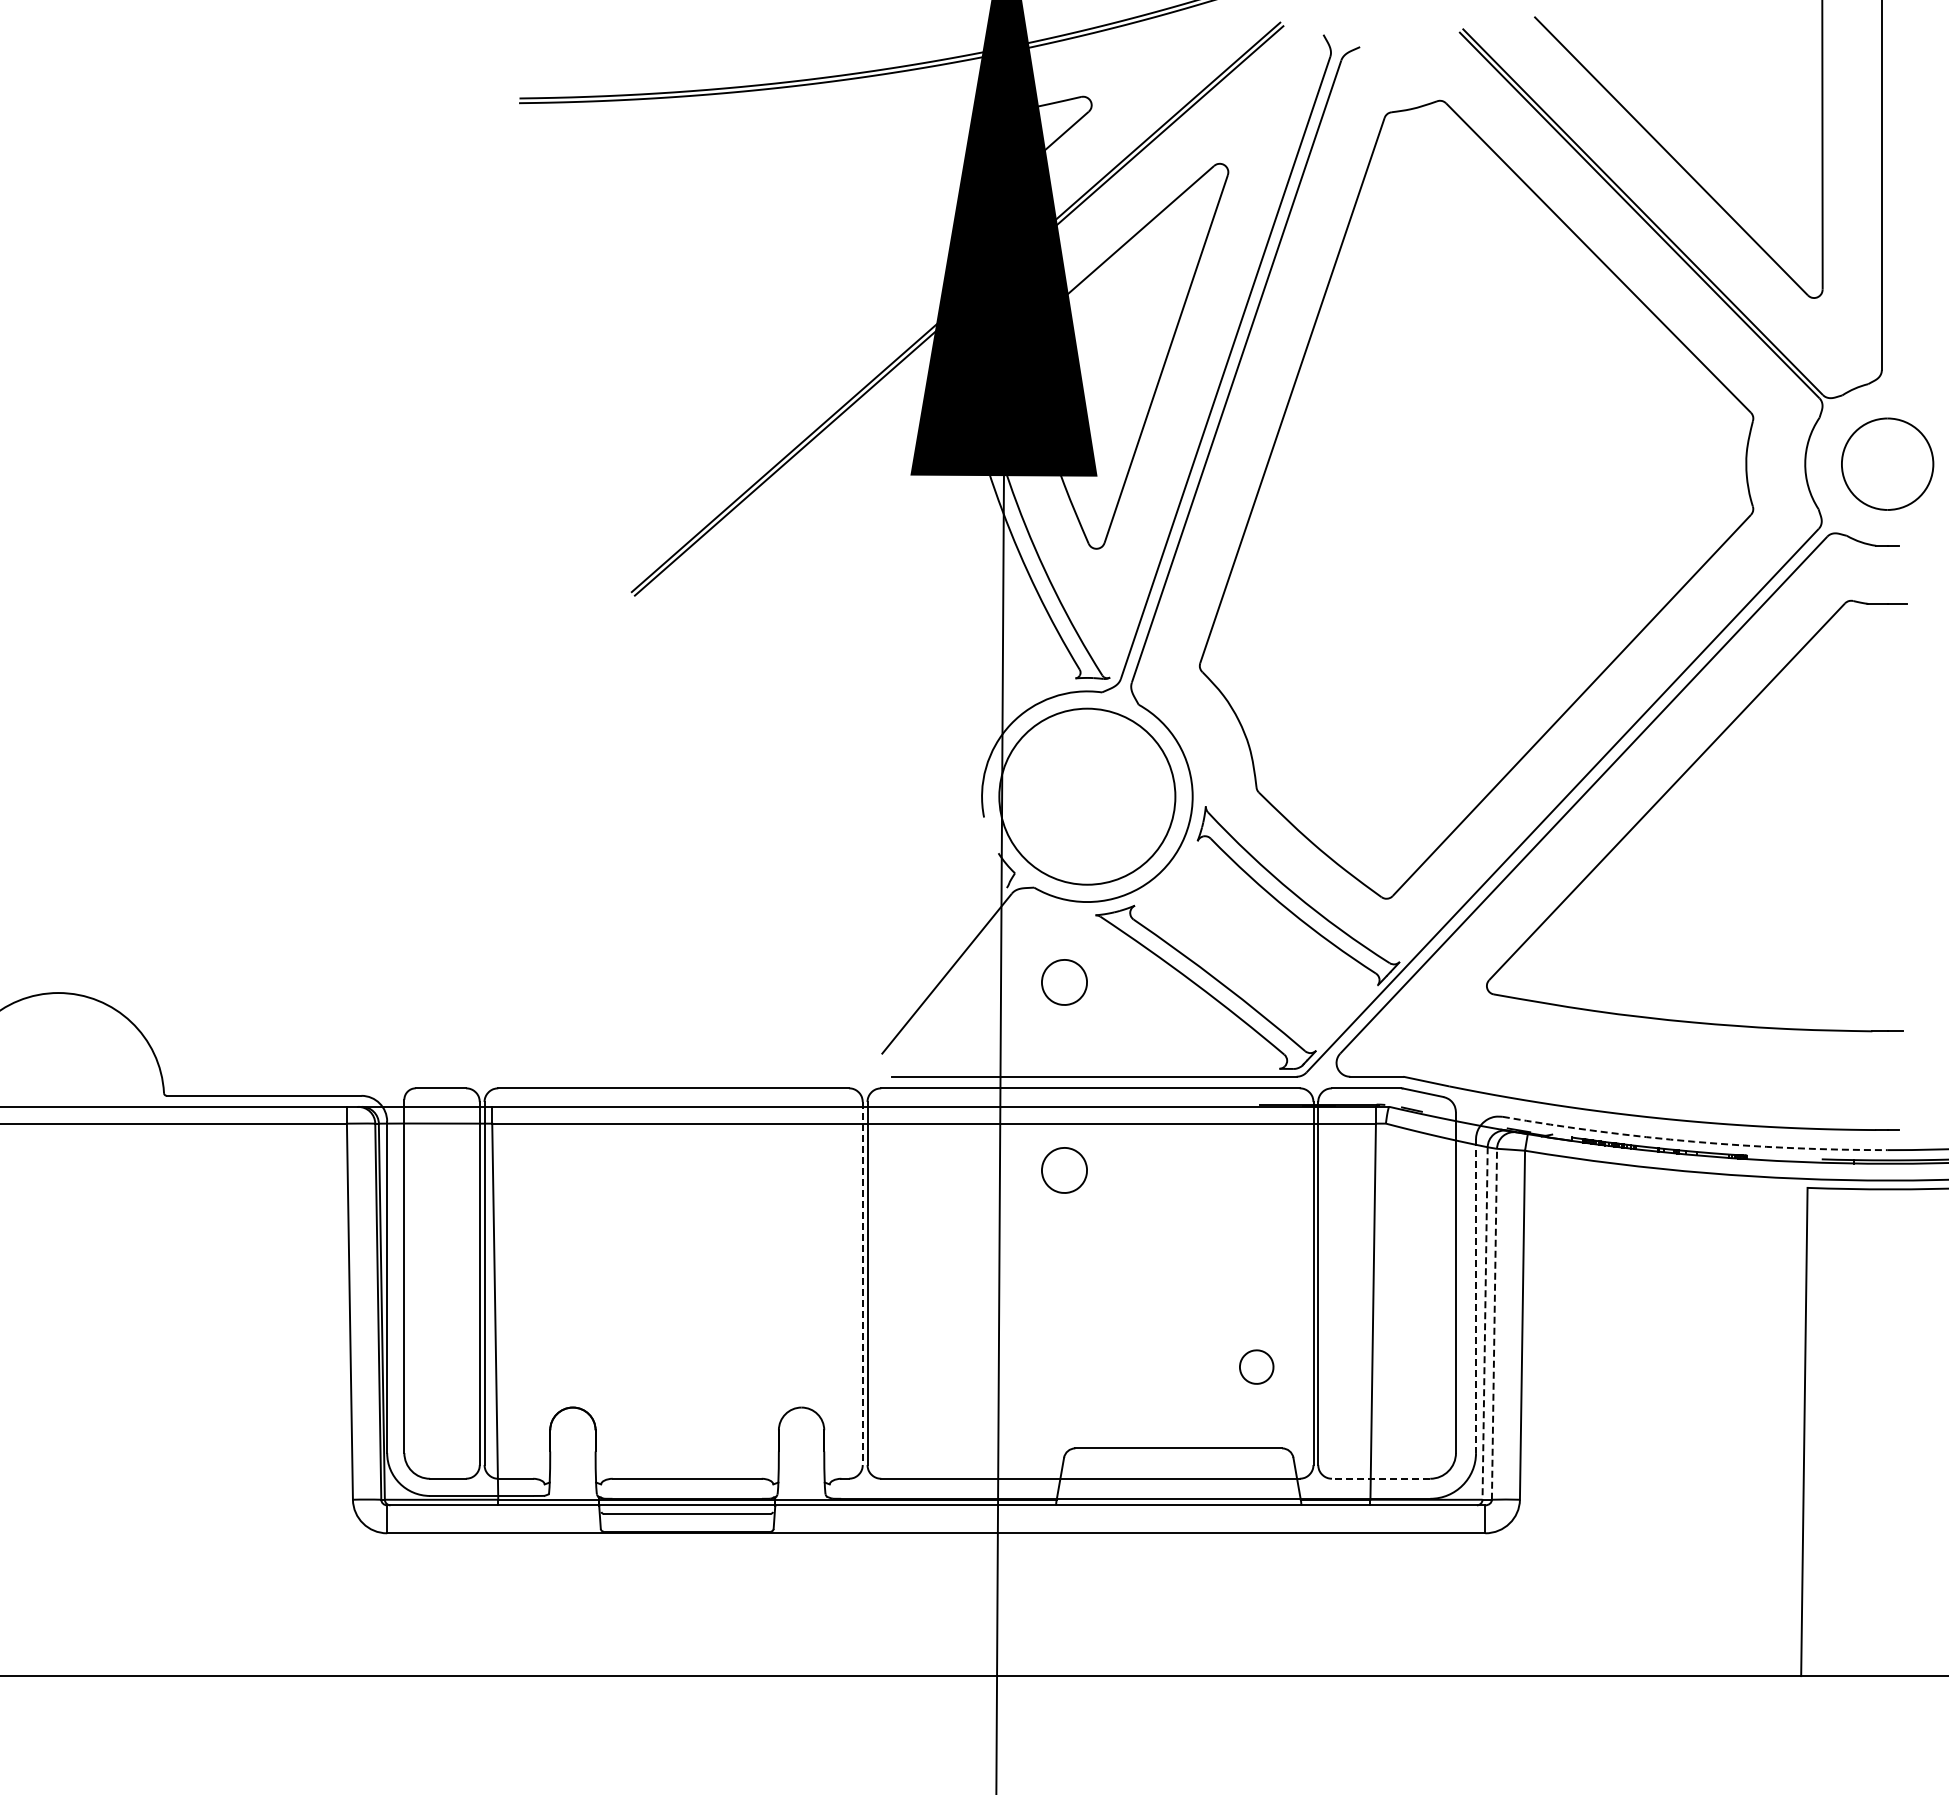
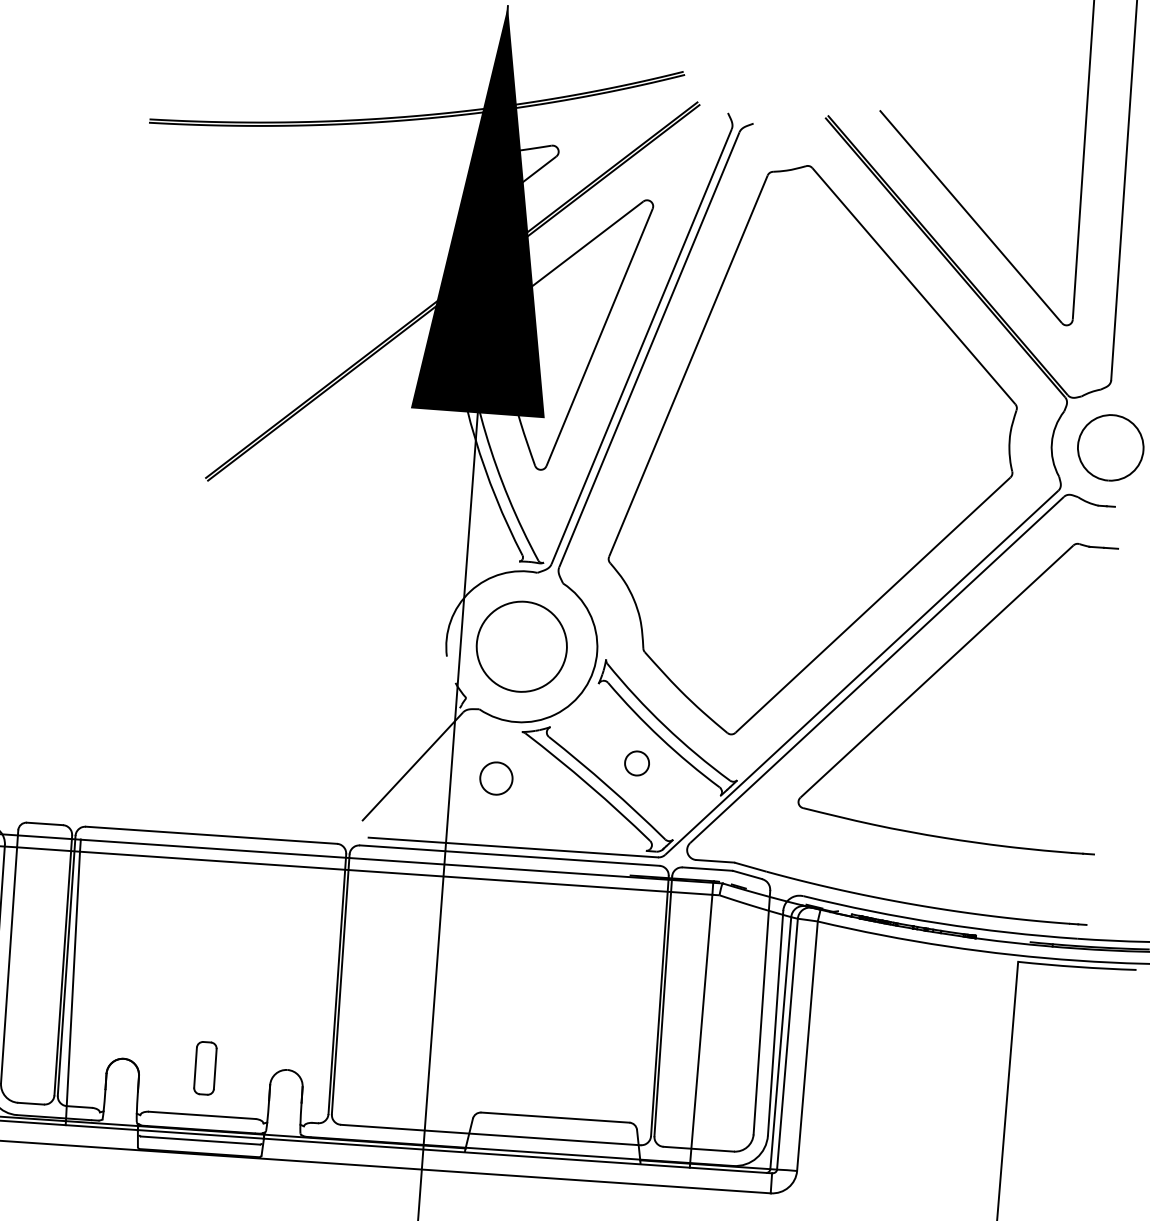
circle: (1087, 796) -> (521, 646), size x0.71
arc: (1694, 1141) -> (939, 923), dashed -> solid
part: (1064, 1170) -> (487, 913), removed
line: (862, 1284) -> (337, 984), dashed -> solid
line: (1476, 1296) -> (775, 1023), dashed -> solid
line: (1494, 1323) -> (787, 1043), dashed -> solid
line: (1485, 1324) -> (781, 1043), dashed -> solid
part: (1256, 1366) -> (636, 763), moved
part: (686, 1412) -> (204, 1067), added
line: (1380, 1478) -> (698, 1148), dashed -> solid

